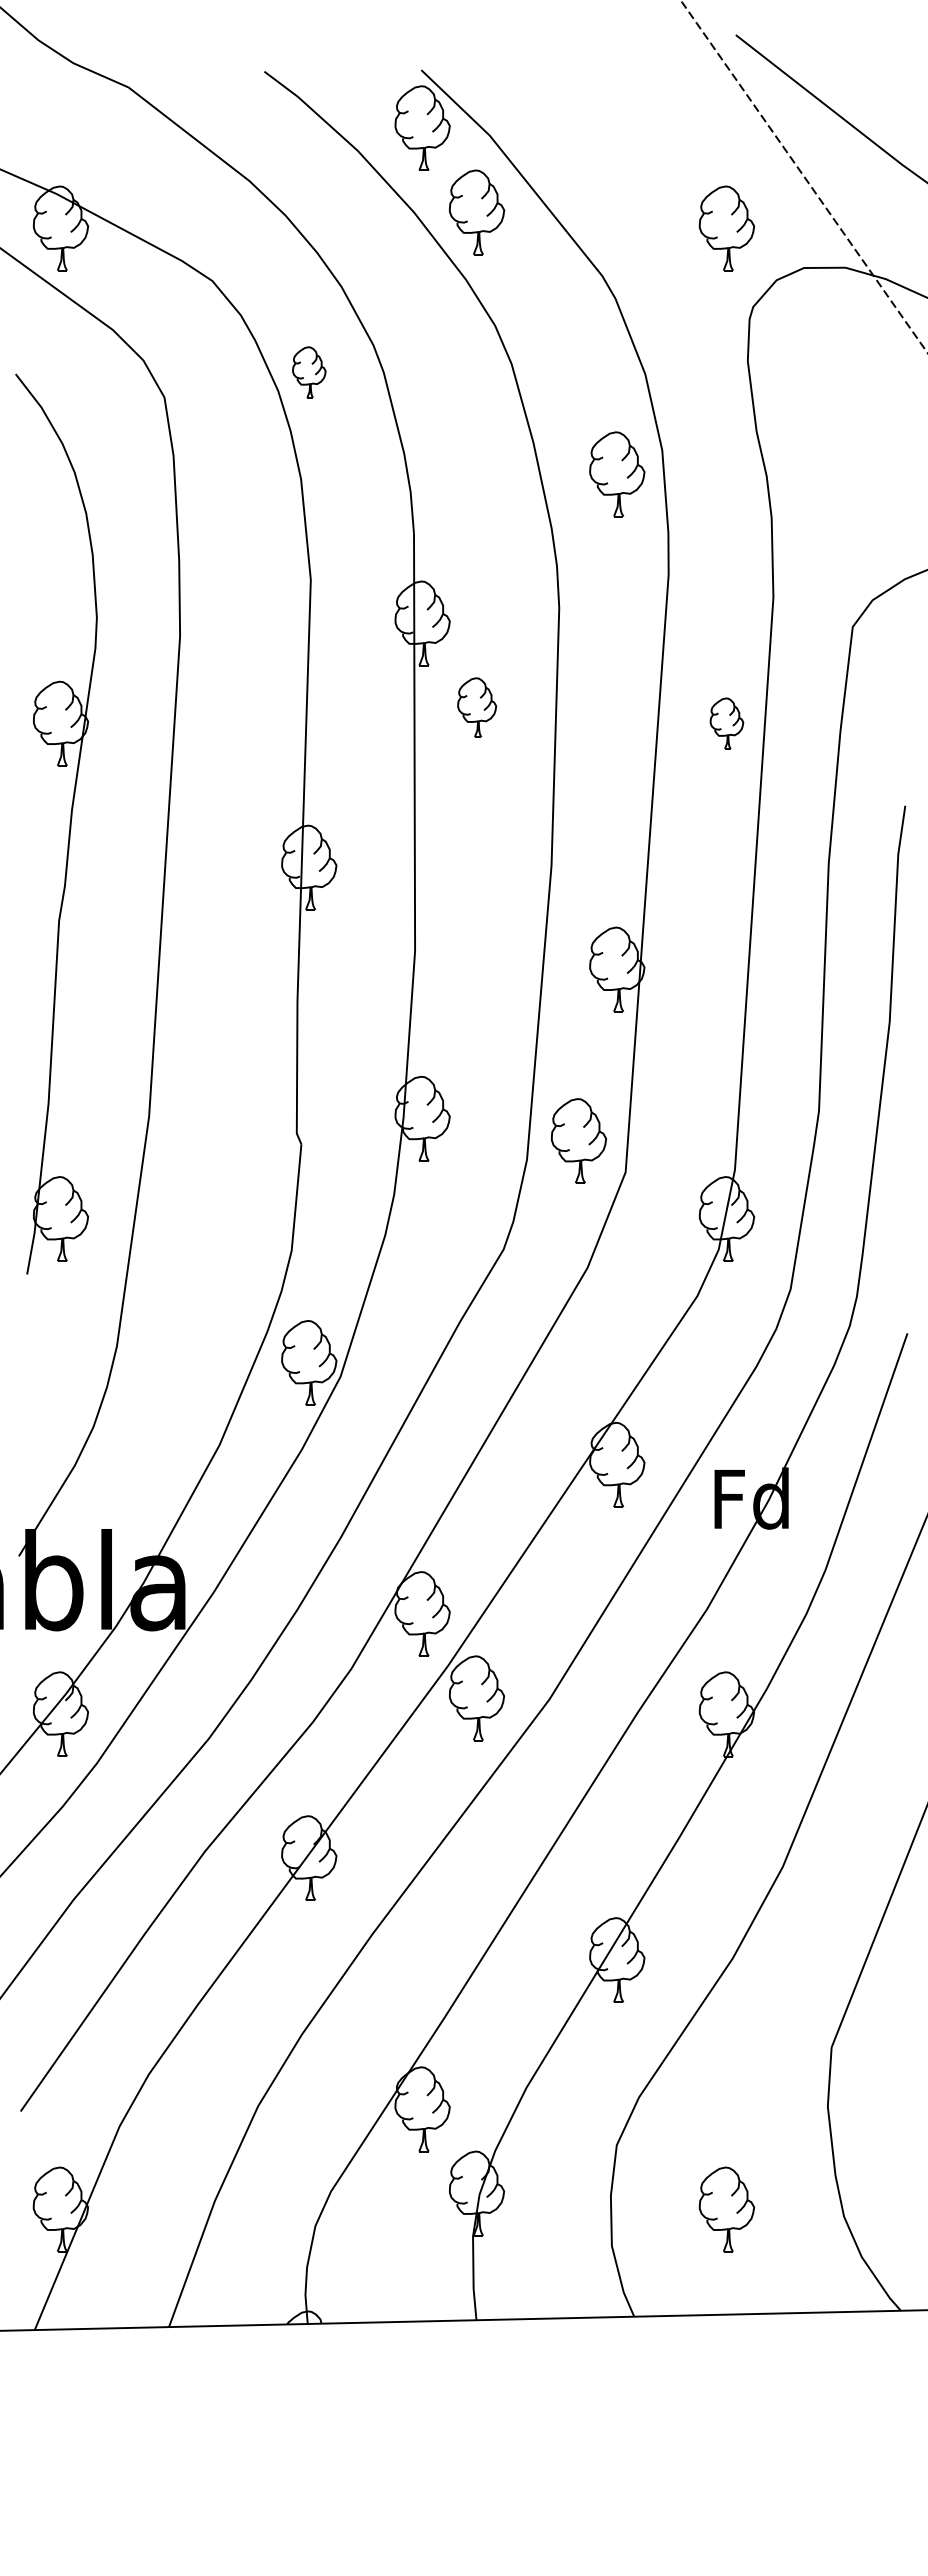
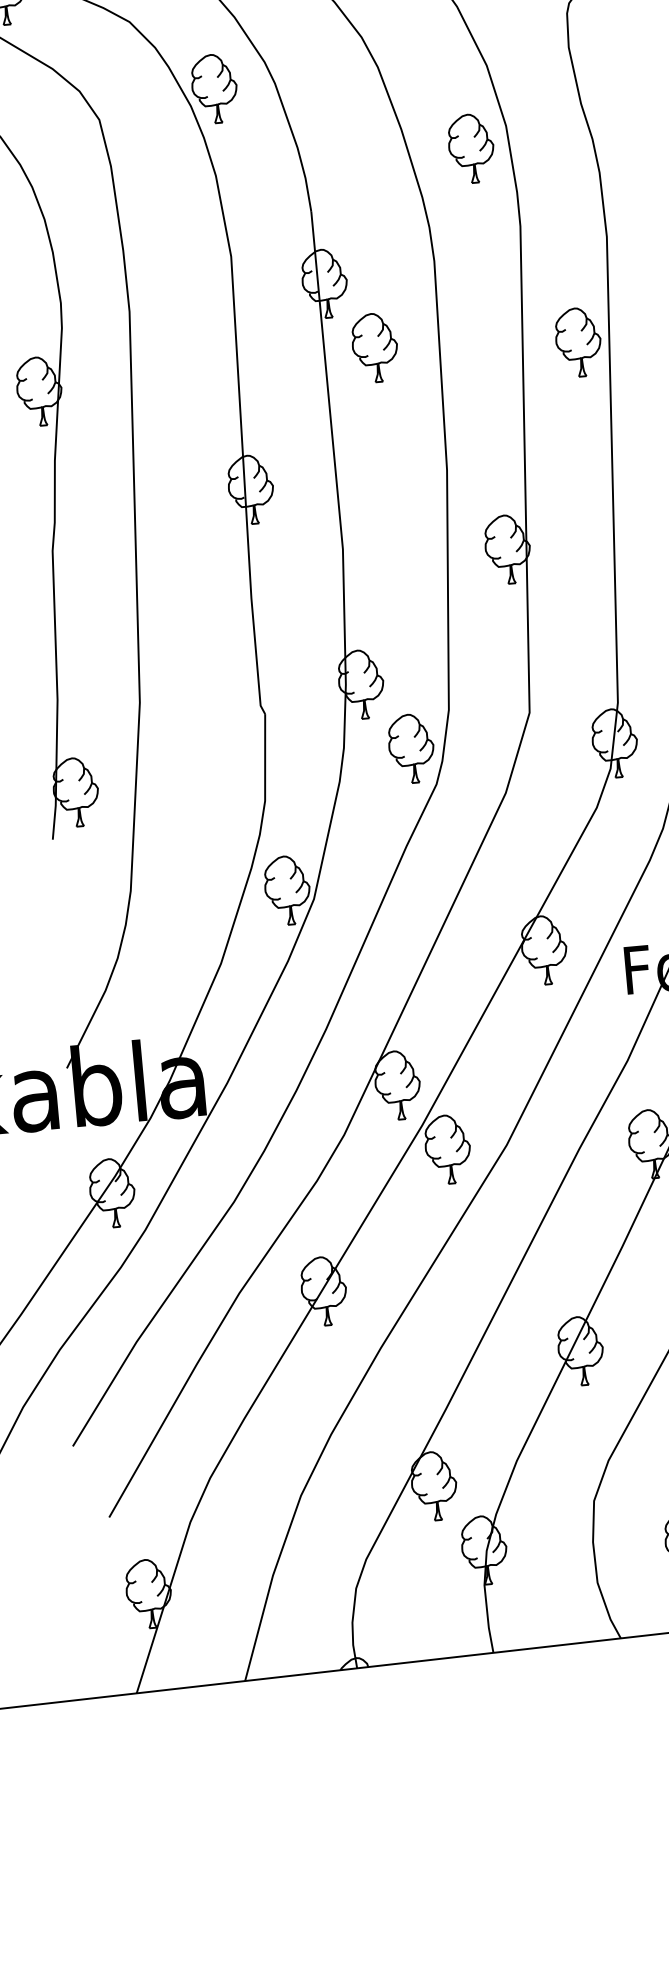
part: (309, 372) -> (214, 88), size x1.67
part: (477, 707) -> (375, 347), size x1.43
part: (726, 723) -> (578, 342), size x1.67
part: (578, 1140) -> (411, 748), moved

